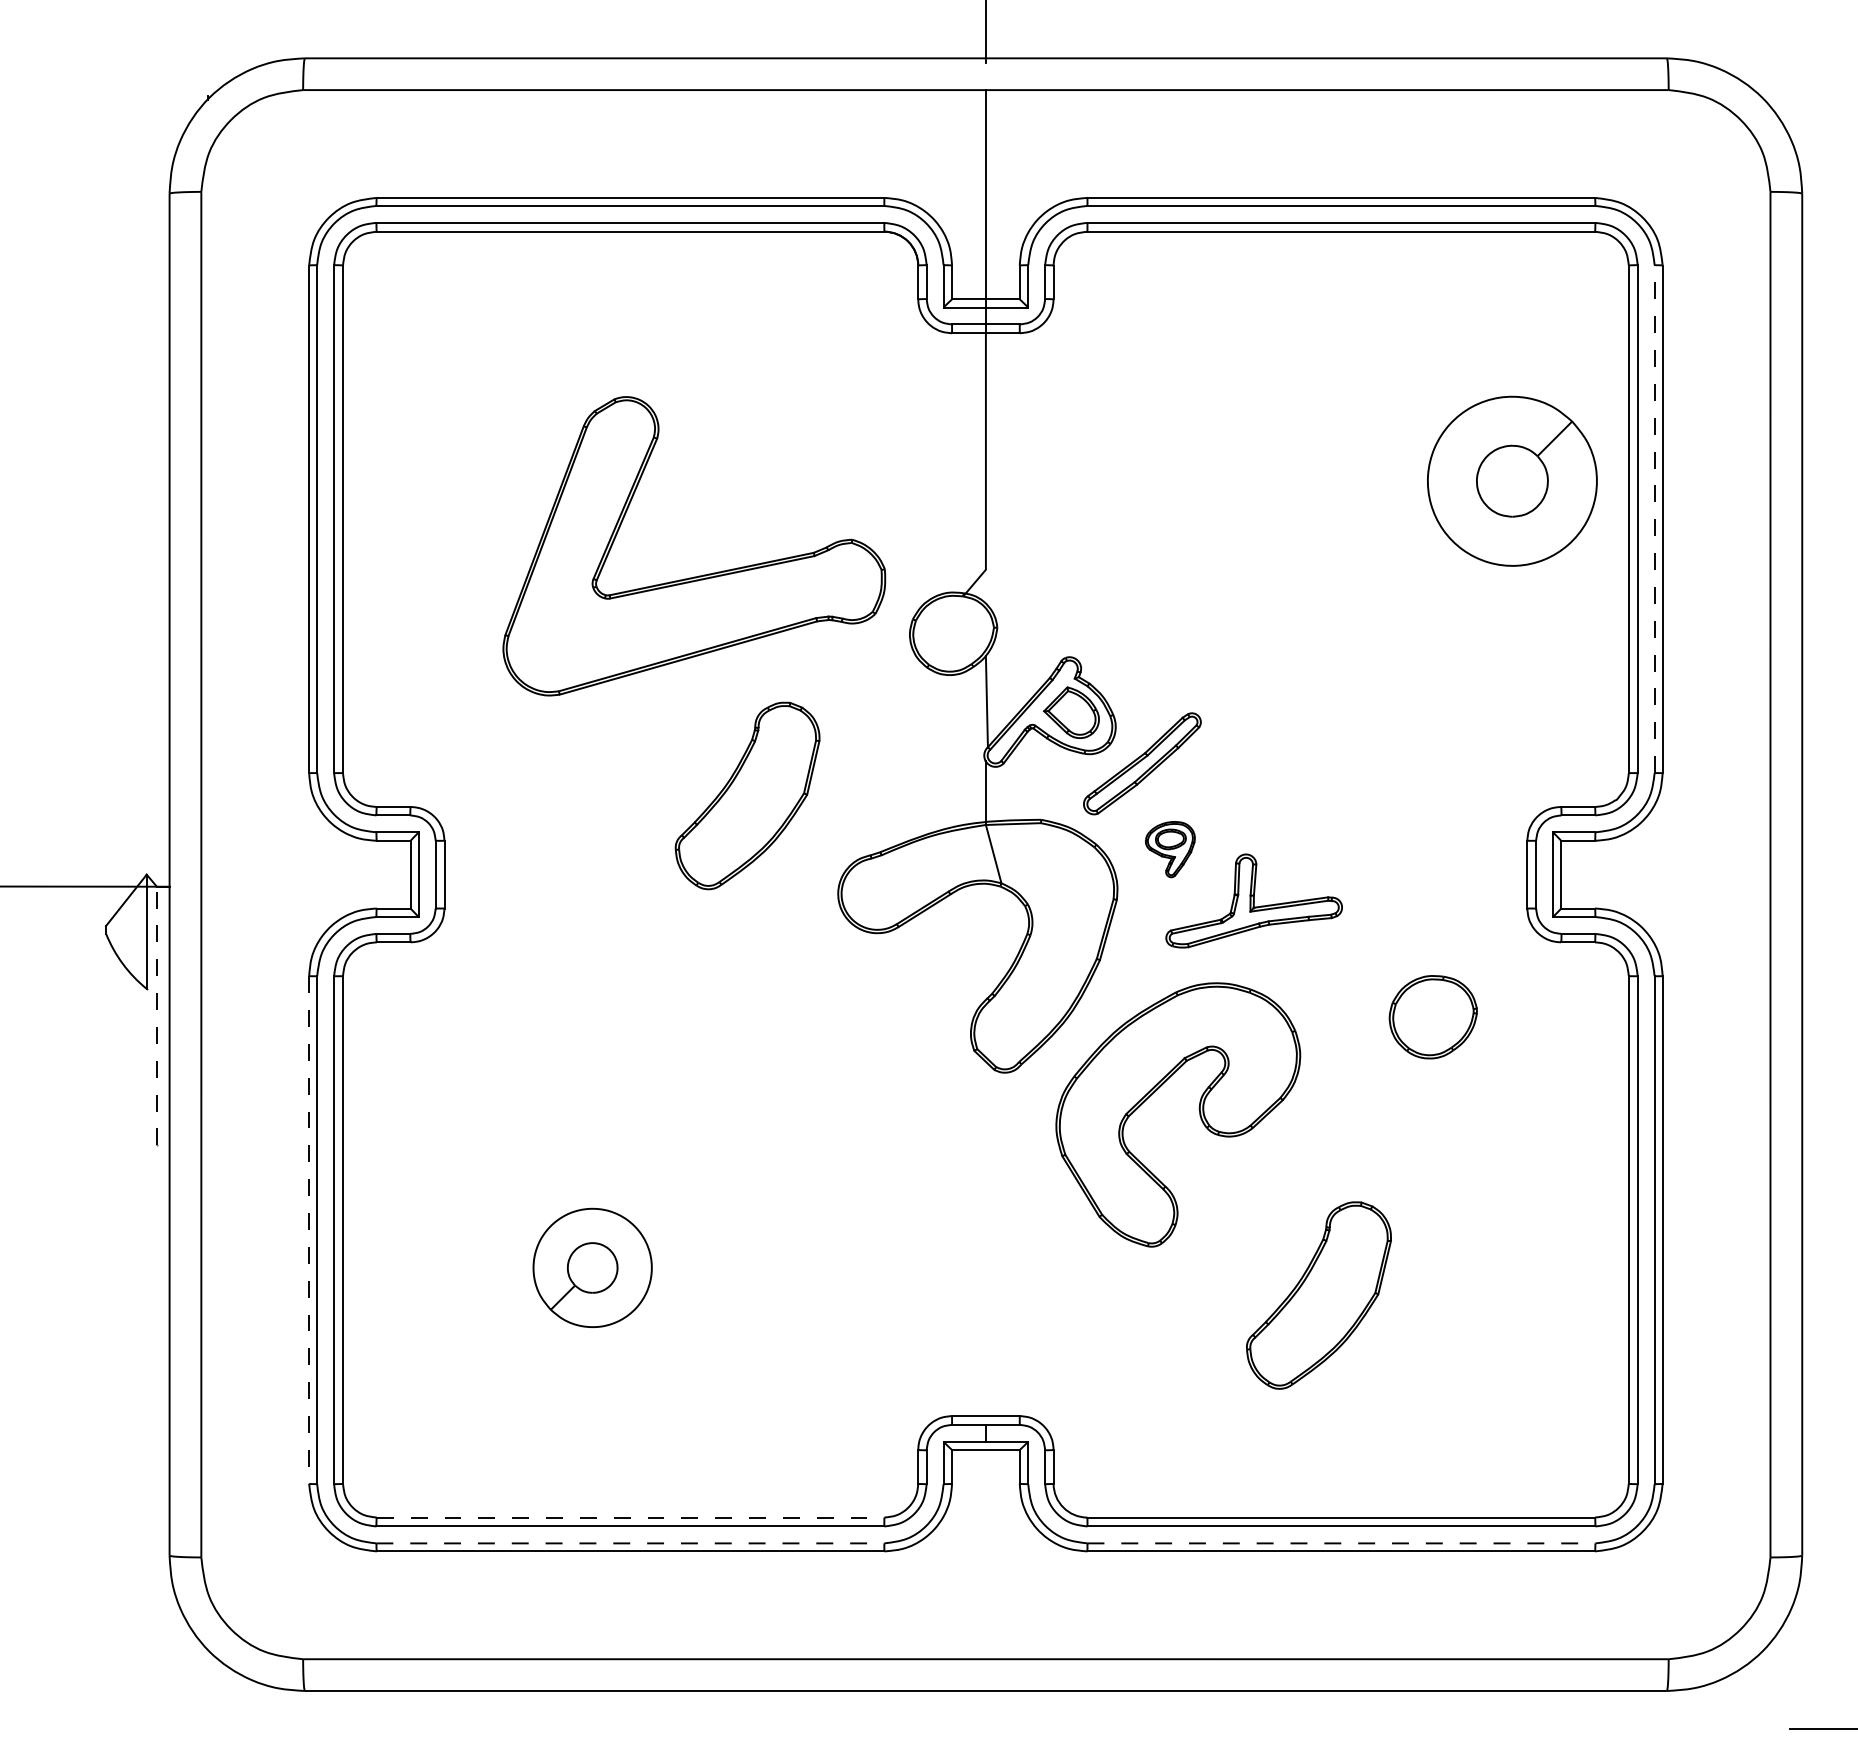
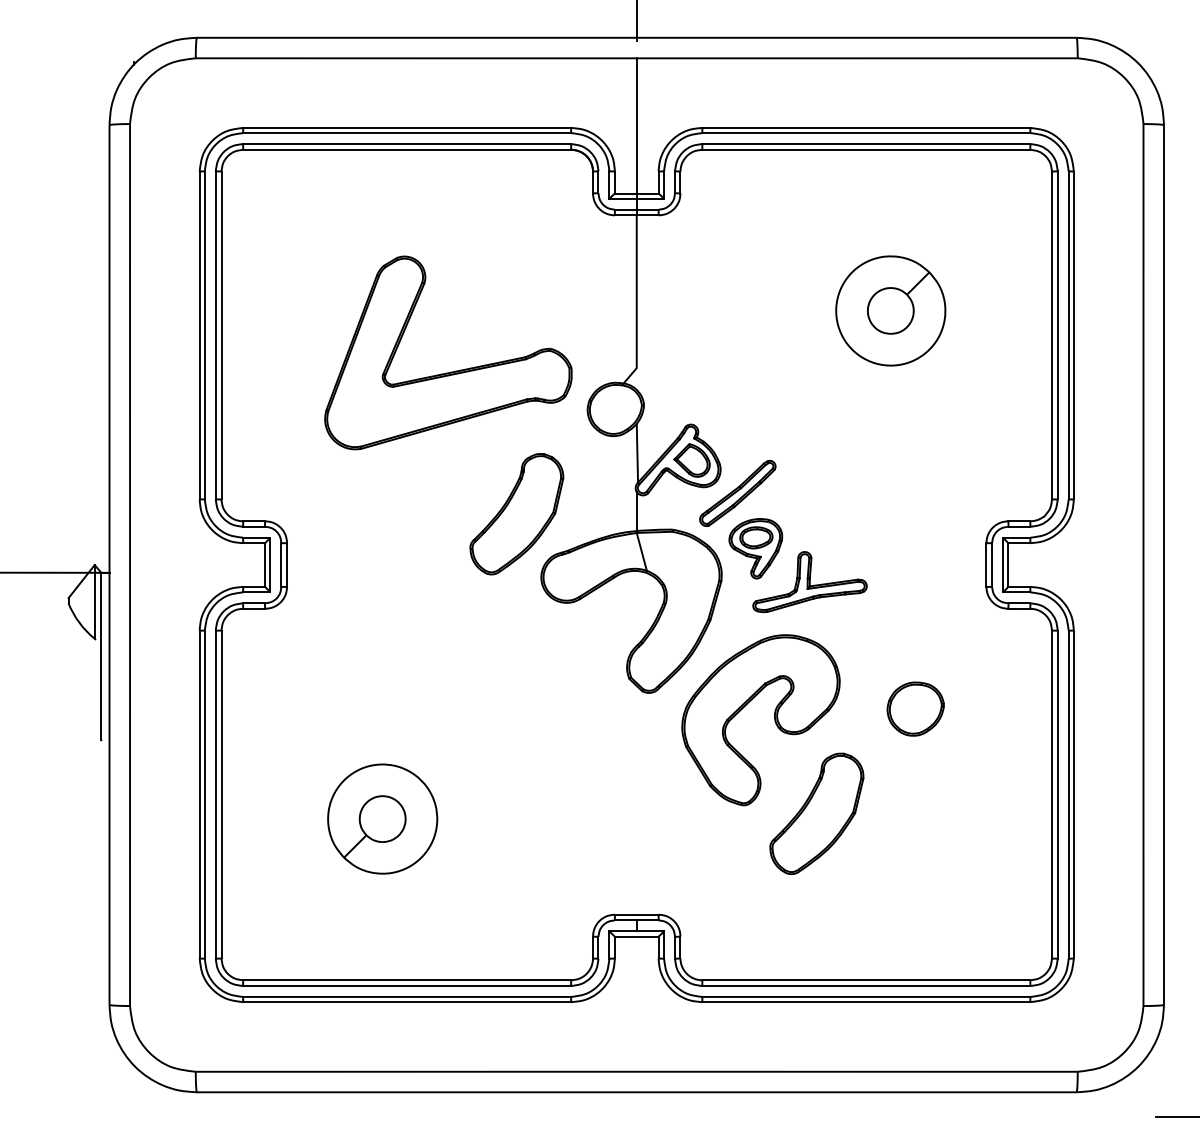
part: (1511, 480) -> (890, 310), moved
line: (1654, 517) -> (1068, 334), dashed -> solid
part: (747, 796) -> (516, 514), moved
part: (1169, 849) -> (755, 548), size x1.67
line: (157, 1016) -> (101, 656), dashed -> solid
part: (1432, 1016) -> (915, 708), moved
line: (308, 1229) -> (199, 794), dashed -> solid
part: (592, 1267) -> (382, 818), size x1.43
part: (1318, 1294) -> (816, 813), moved
line: (630, 1517) -> (407, 980), dashed -> solid
line: (630, 1542) -> (407, 996), dashed -> solid
line: (1341, 1542) -> (866, 996), dashed -> solid

